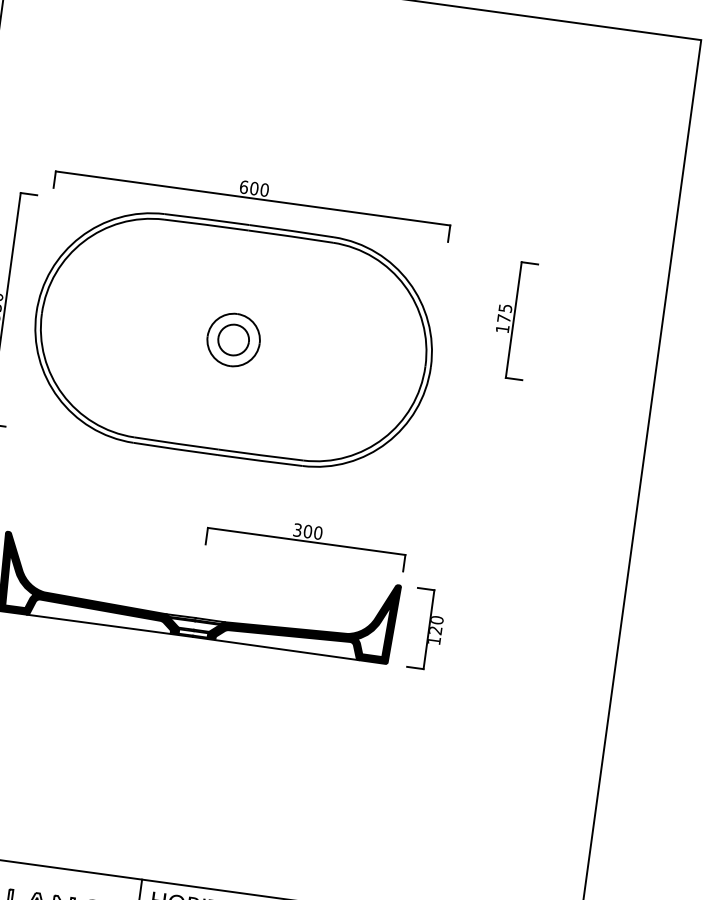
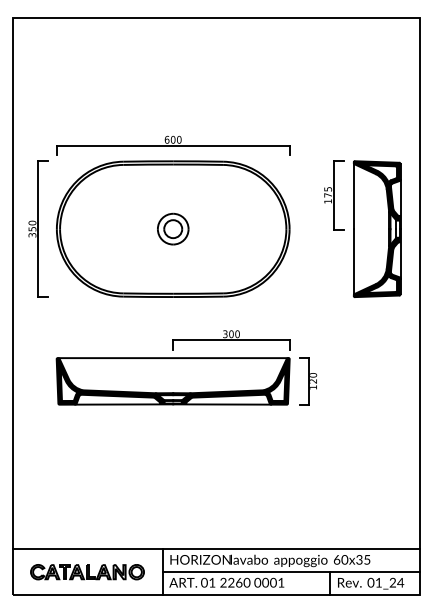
part: (580, 386) -> (377, 228), added
line: (204, 559) -> (173, 358), added

